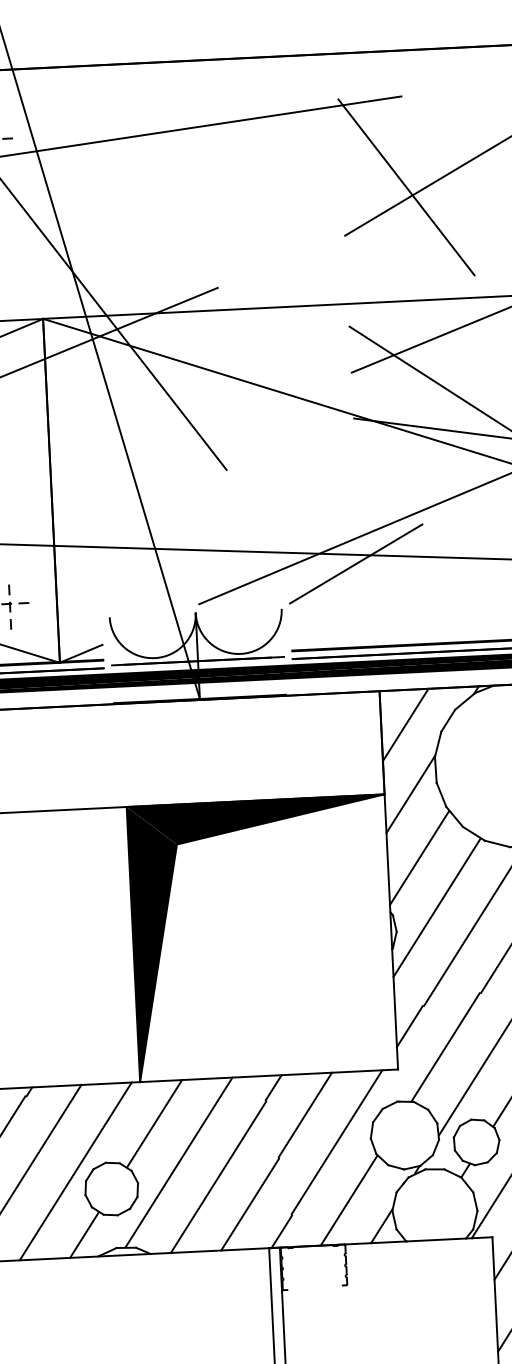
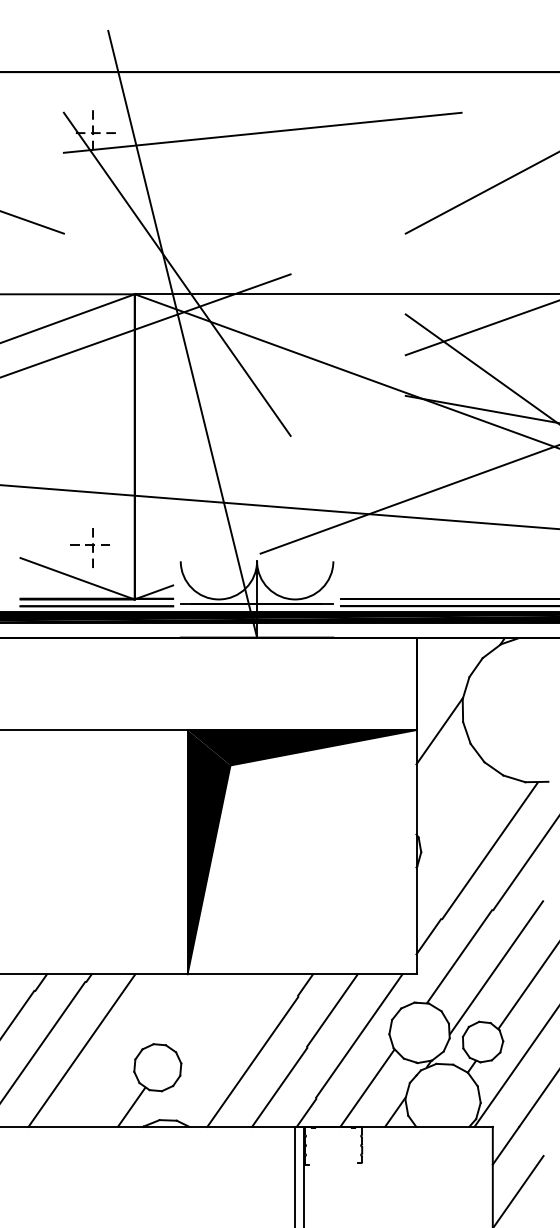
line: (405, 187) -> (461, 193), removed
line: (356, 563) -> (401, 524), removed
line: (404, 724) -> (437, 669), removed
line: (419, 857) -> (444, 787), removed
line: (436, 907) -> (457, 832), removed
line: (154, 1123) -> (198, 1011), removed
line: (178, 1161) -> (218, 1046), removed
line: (75, 1171) -> (126, 1050), removed

